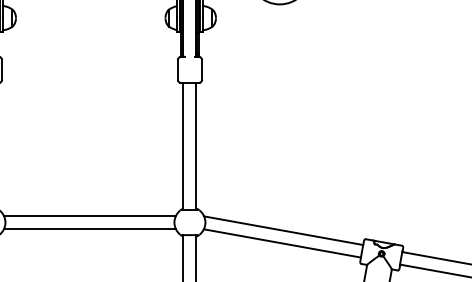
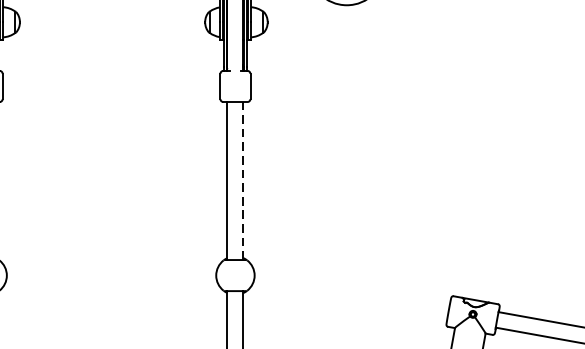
line: (196, 146) -> (243, 181), solid -> dashed
line: (89, 216) -> (110, 268), removed
line: (89, 228) -> (110, 282), removed
line: (283, 230) -> (351, 285), removed
line: (281, 243) -> (348, 301), removed

